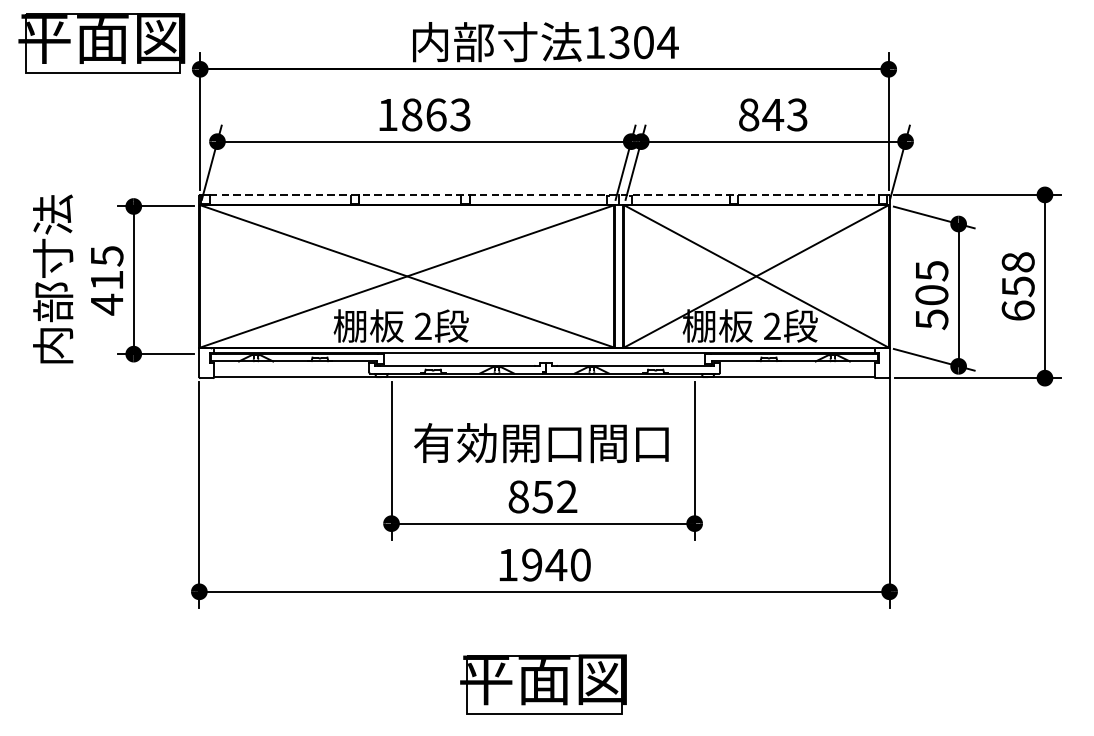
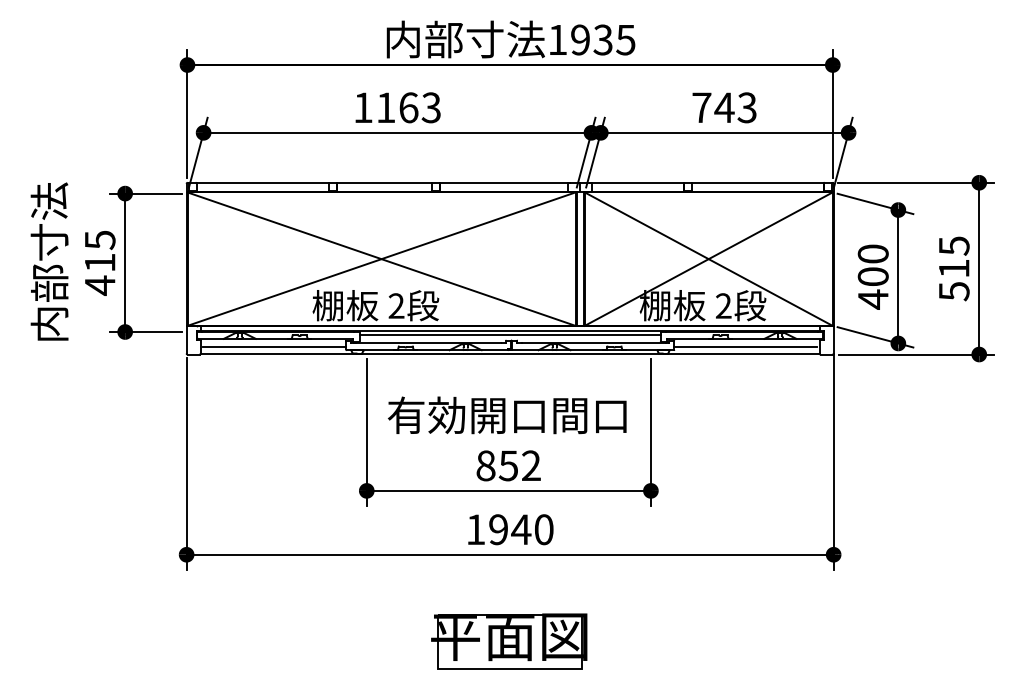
text: (644, 42) -> (603, 39), 1304 -> 1935
part: (102, 43) -> (95, 40), removed
text: (411, 114) -> (385, 107), 1863 -> 1163
text: (748, 114) -> (701, 107), 843 -> 743
line: (544, 194) -> (510, 182), dashed -> solid
text: (1017, 286) -> (953, 268), 658 -> 515
text: (931, 294) -> (872, 276), 505 -> 400
line: (543, 357) -> (509, 335), added
line: (293, 369) -> (274, 346), added
line: (795, 369) -> (745, 346), added

